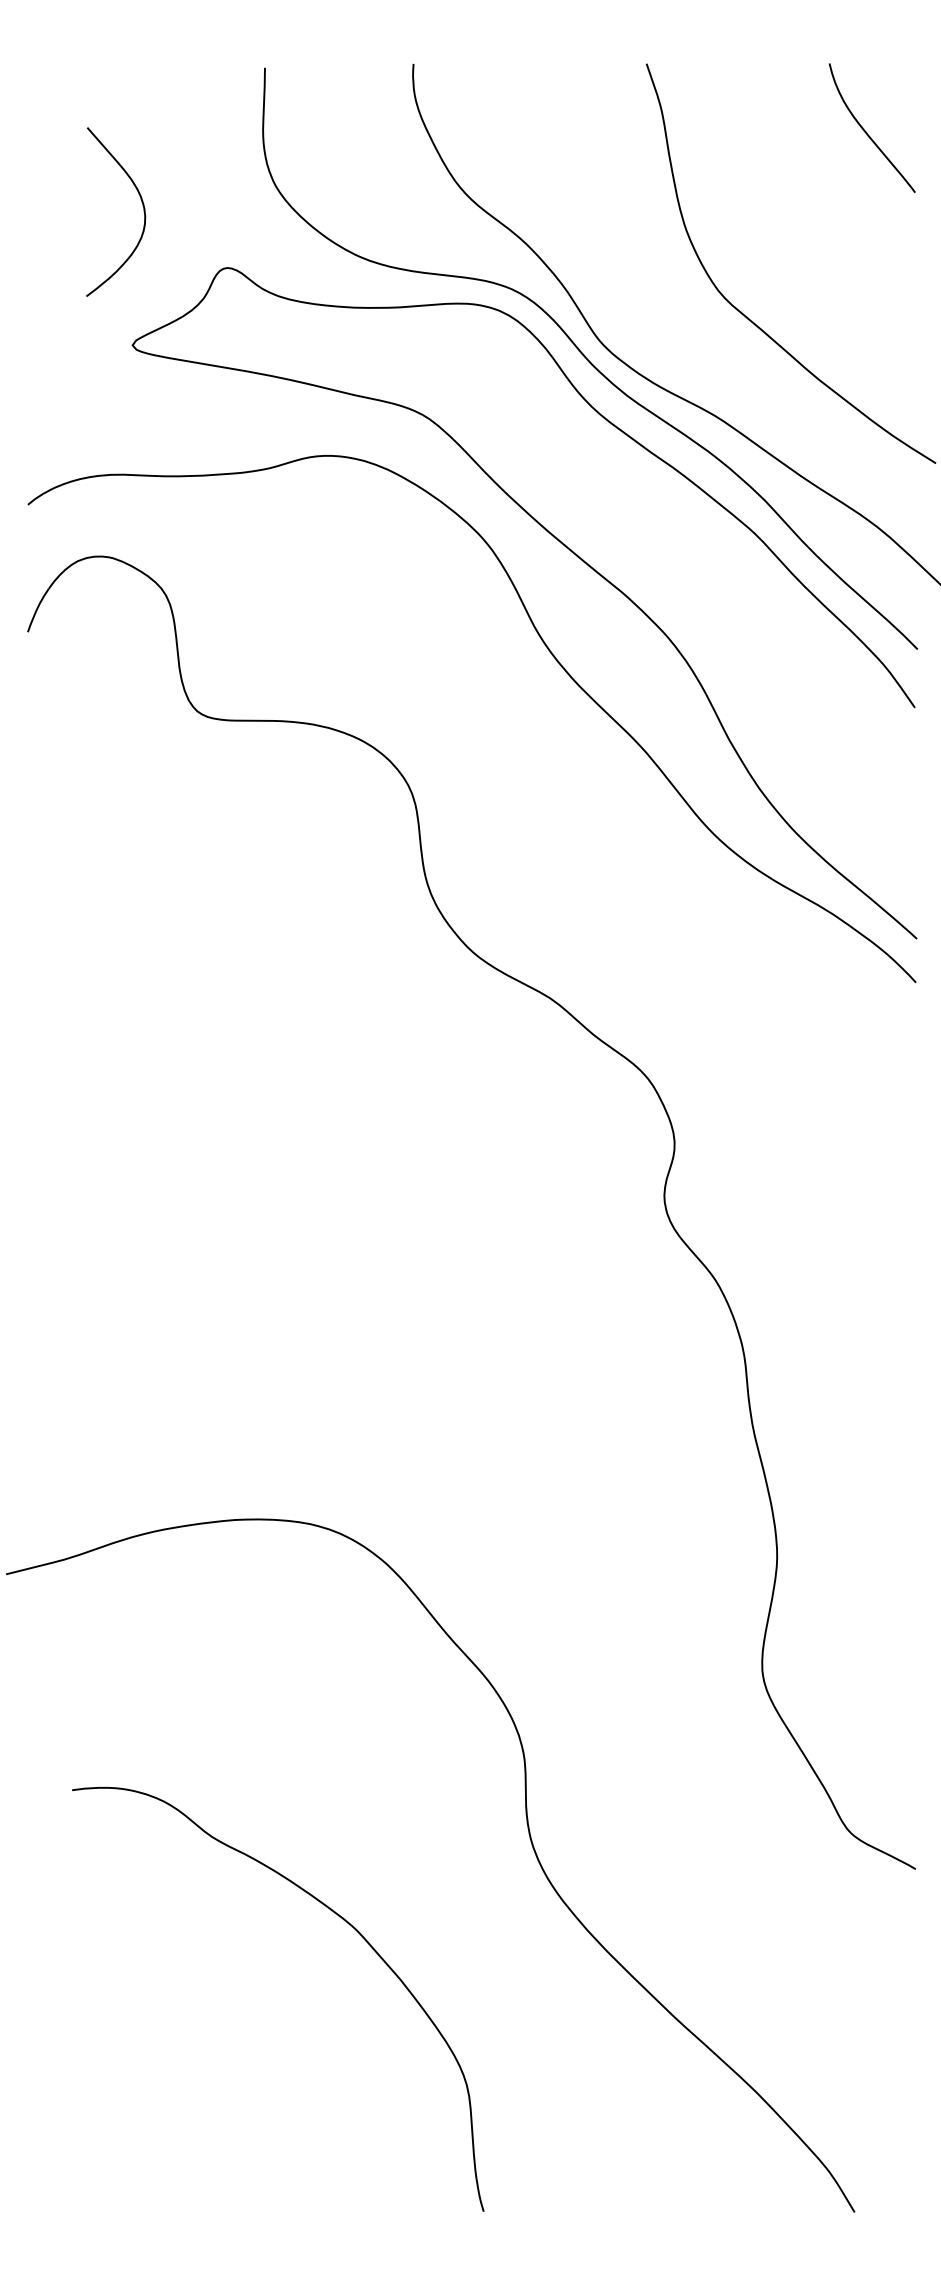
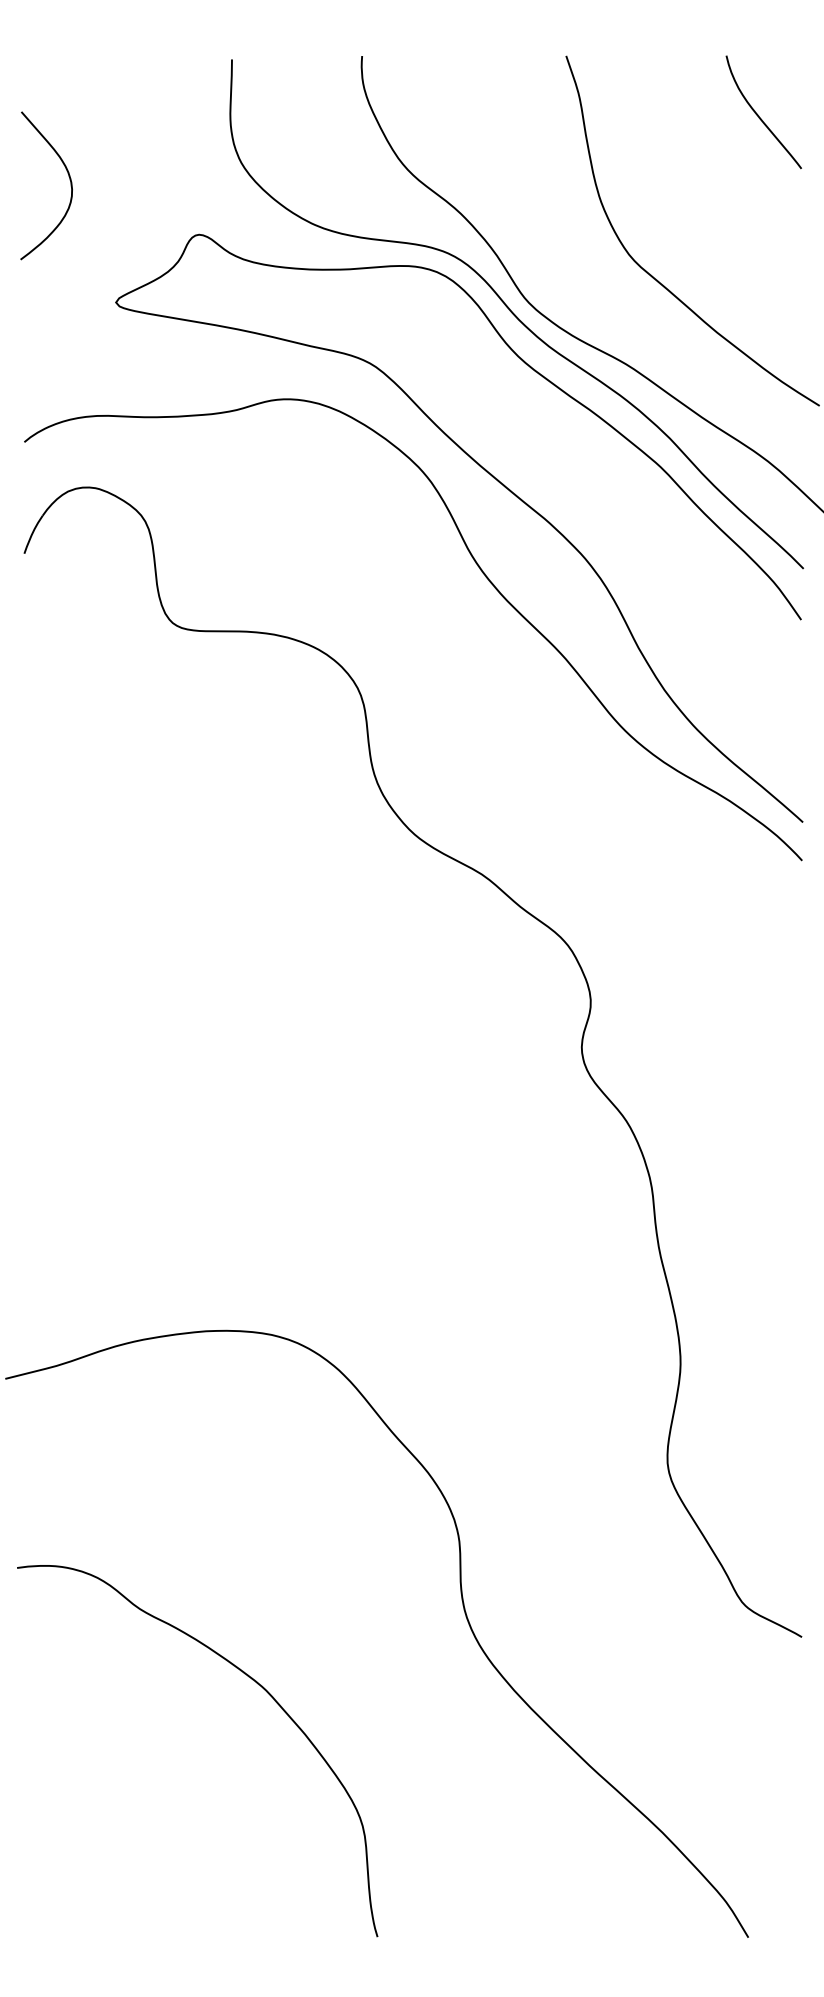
curve: (142, 206) -> (69, 180), moved
curve: (340, 1918) -> (252, 1680), moved

